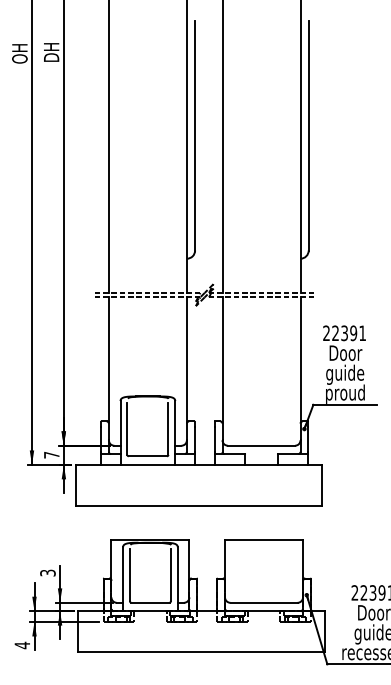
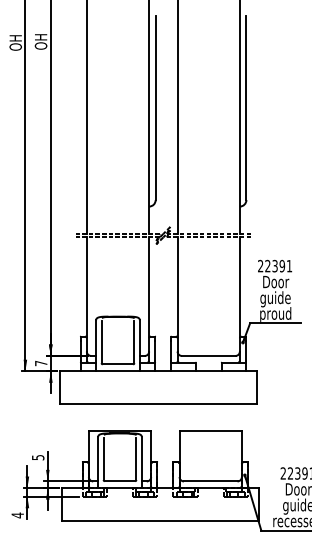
text: (50, 52) -> (40, 41), DH -> OH
text: (47, 572) -> (37, 457), 3 -> 5

